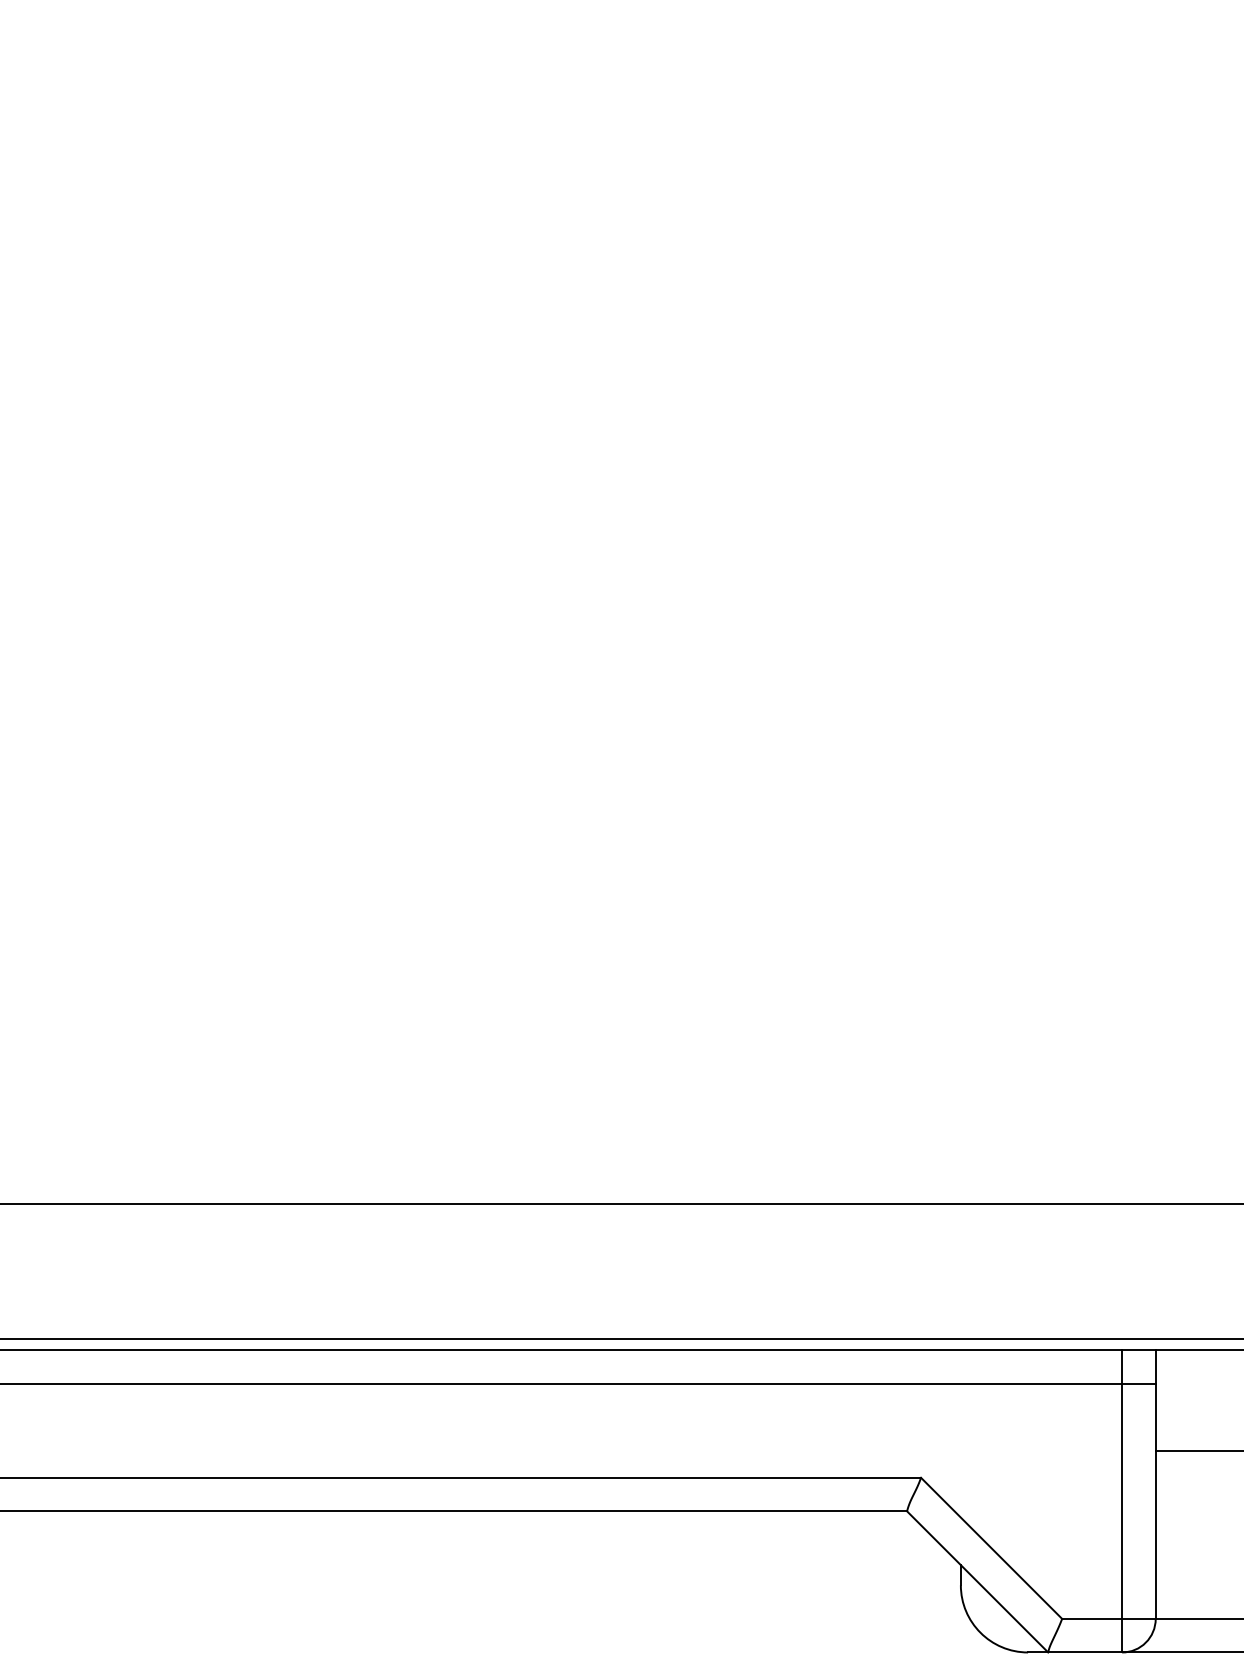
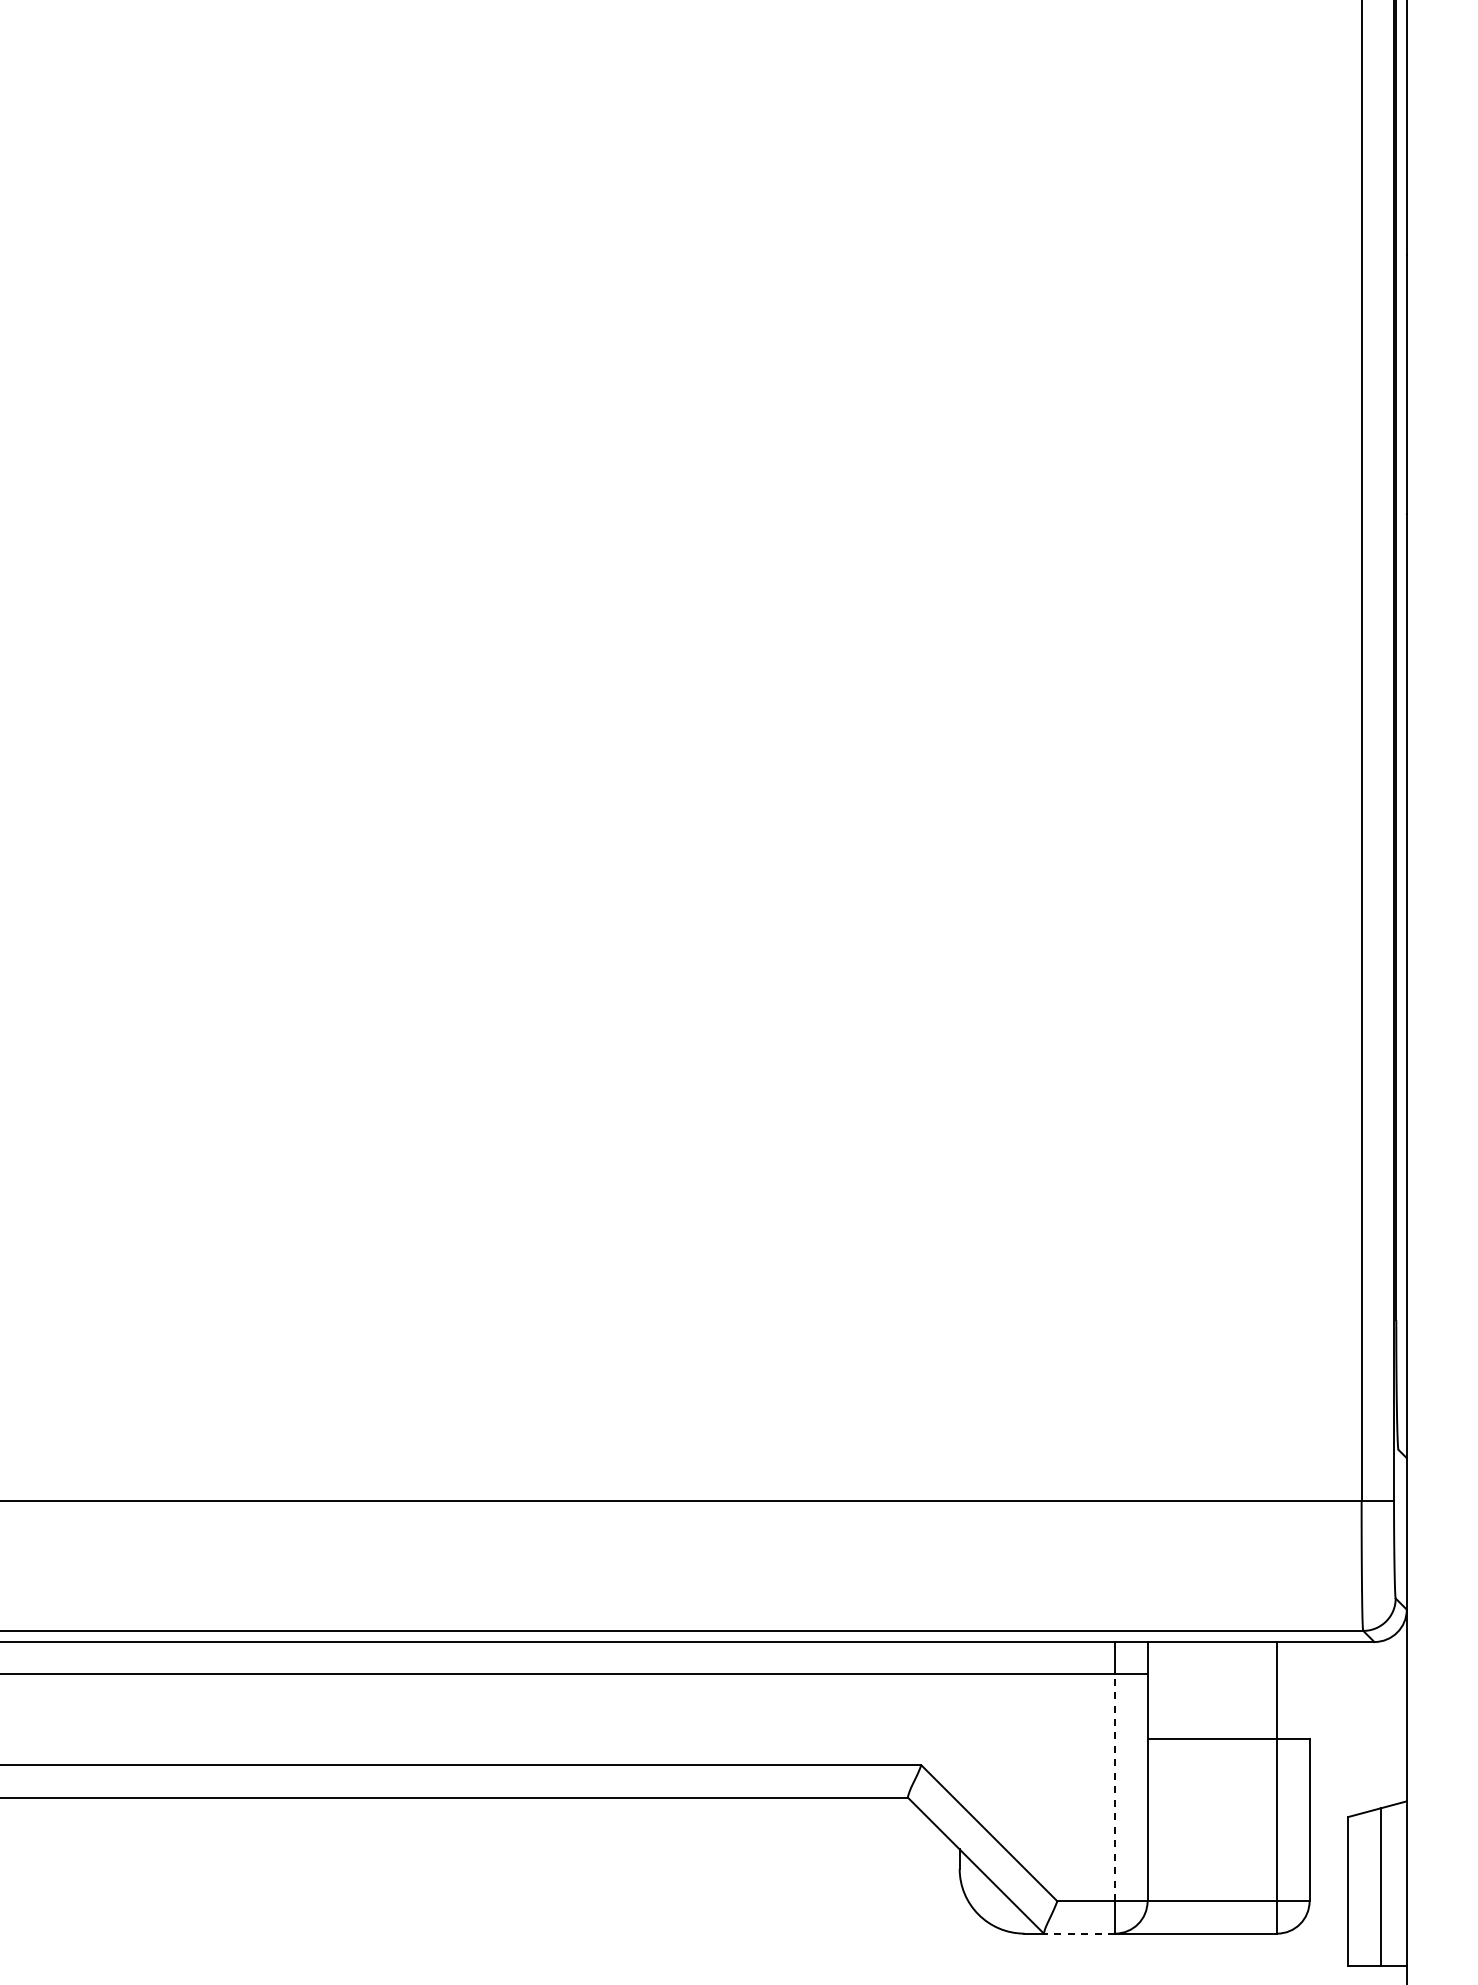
line: (1122, 1500) -> (1115, 1787), solid -> dashed
line: (1085, 1652) -> (1079, 1933), solid -> dashed

